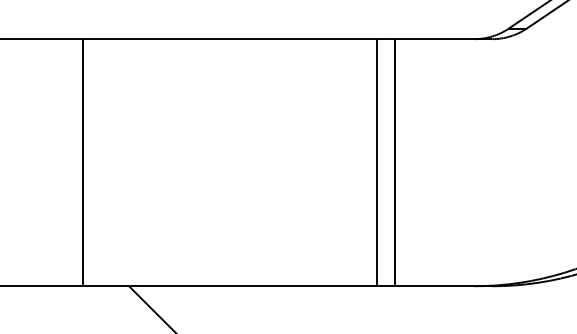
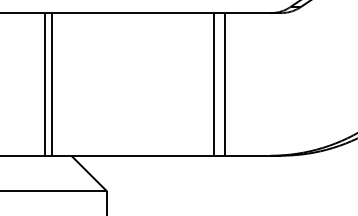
line: (96, 162) -> (52, 84), added

